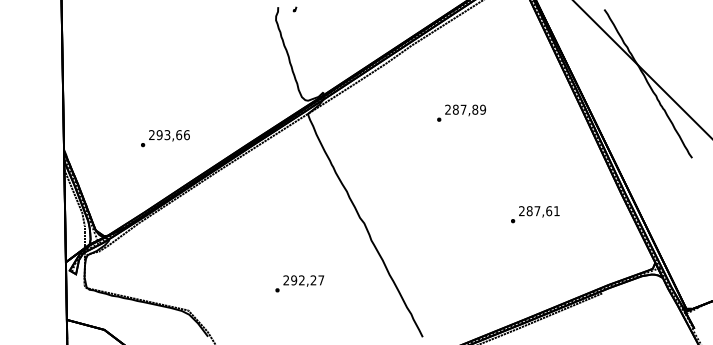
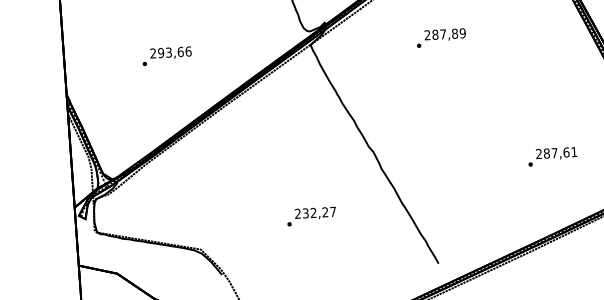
text: (461, 112) -> (441, 37), moved
text: (165, 138) -> (167, 56), moved
text: (535, 214) -> (552, 156), moved
text: (294, 280) -> (306, 213), 292,27 -> 232,27

